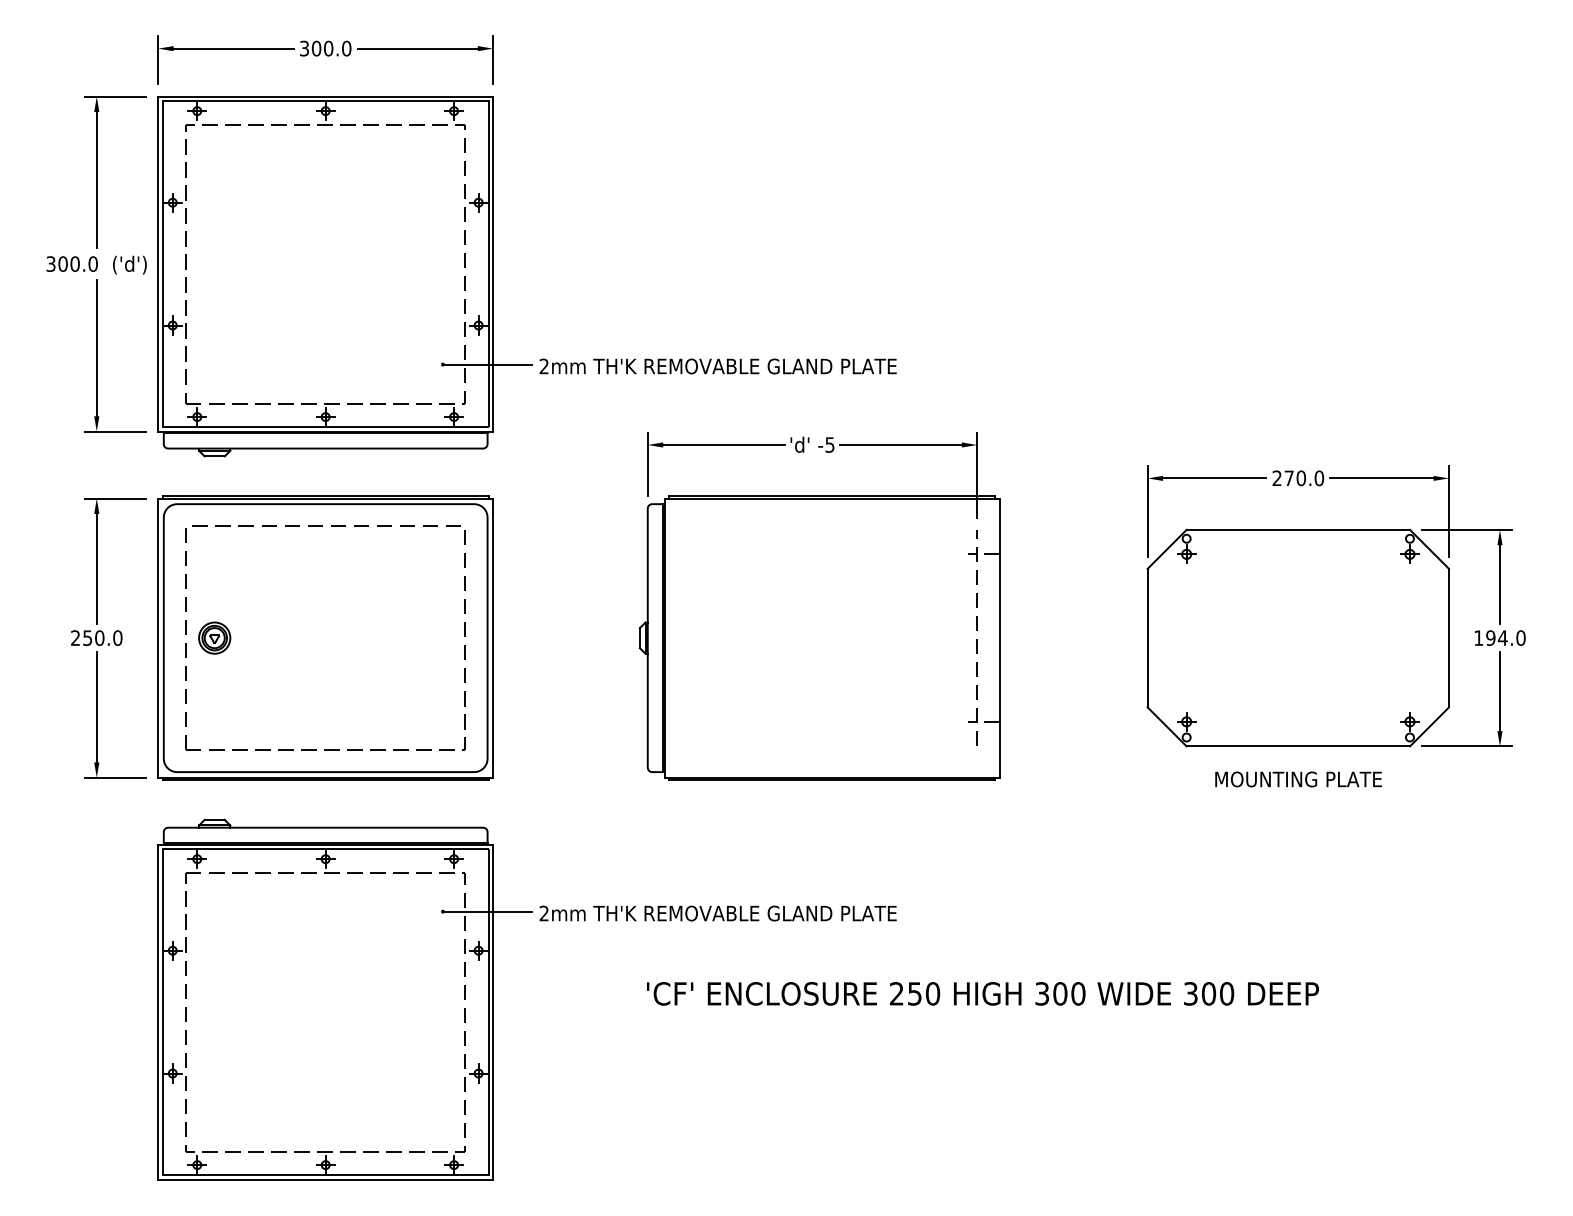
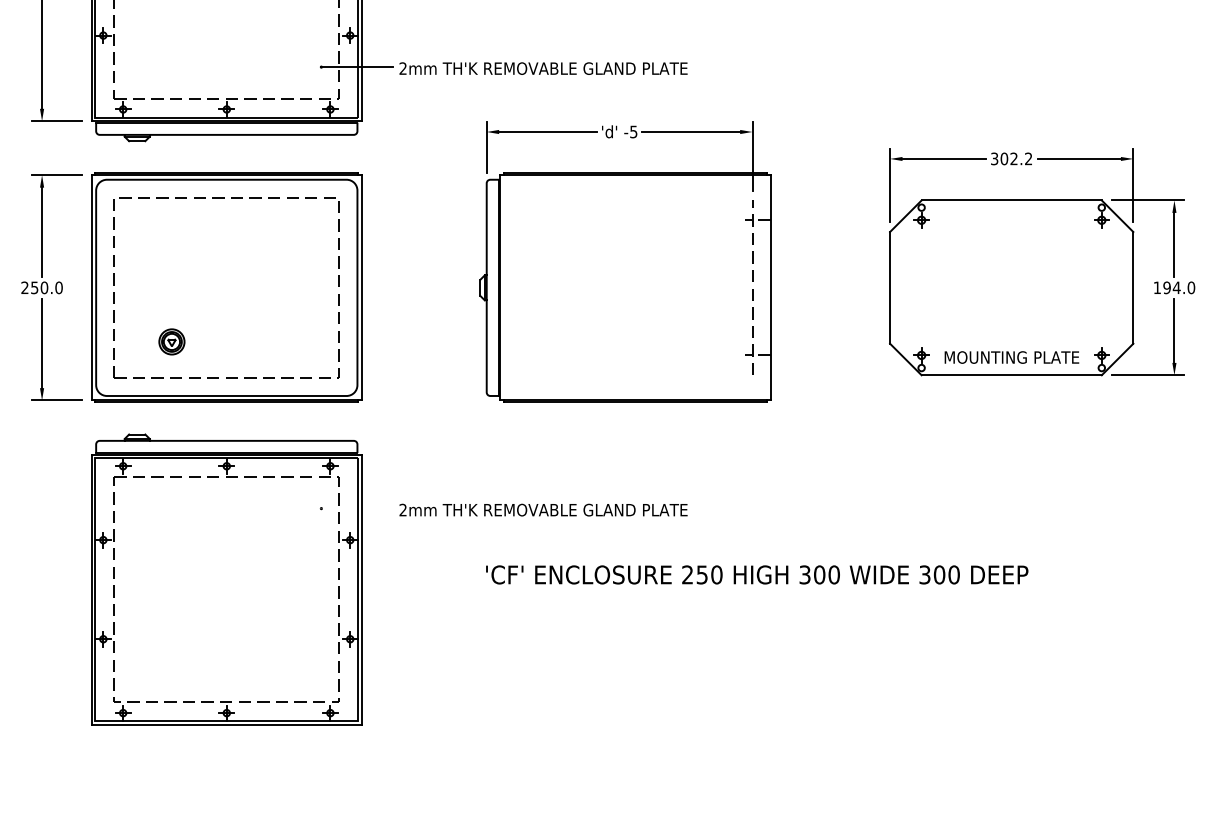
text: (1298, 478) -> (1011, 159), 270.0 -> 302.2
part: (214, 637) -> (171, 341), moved
text: (1298, 779) -> (1011, 357), moved
line: (487, 911) -> (357, 508), removed

